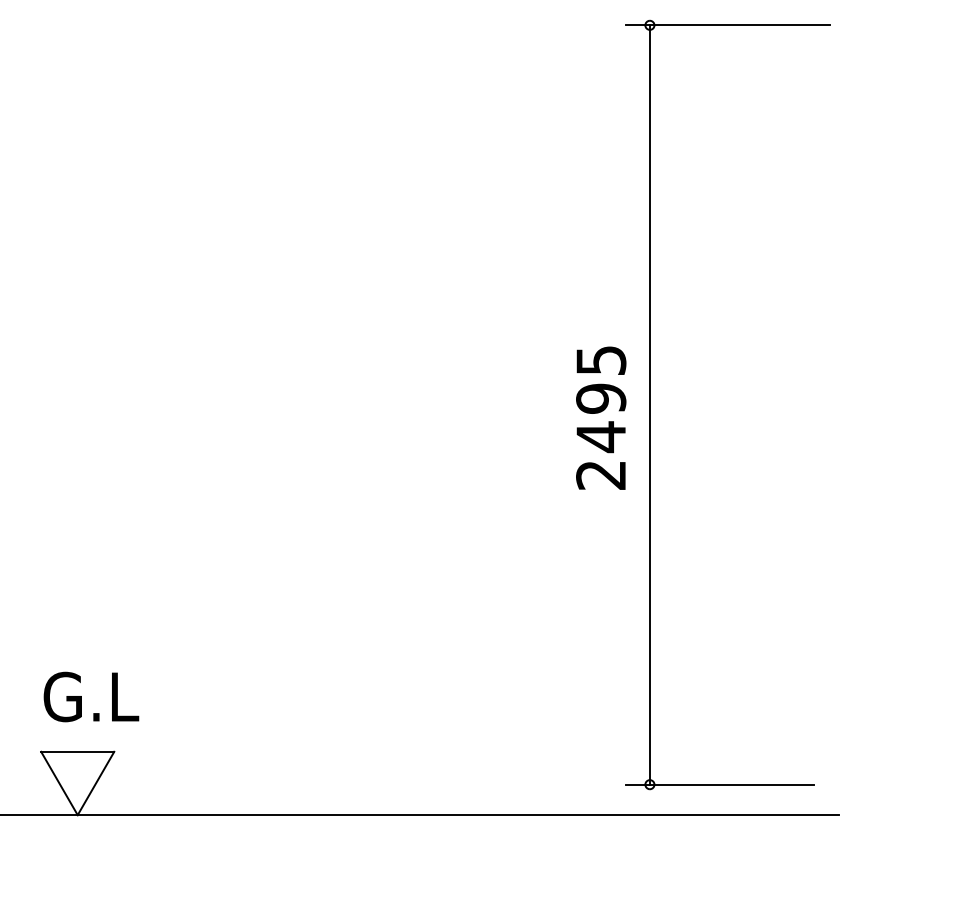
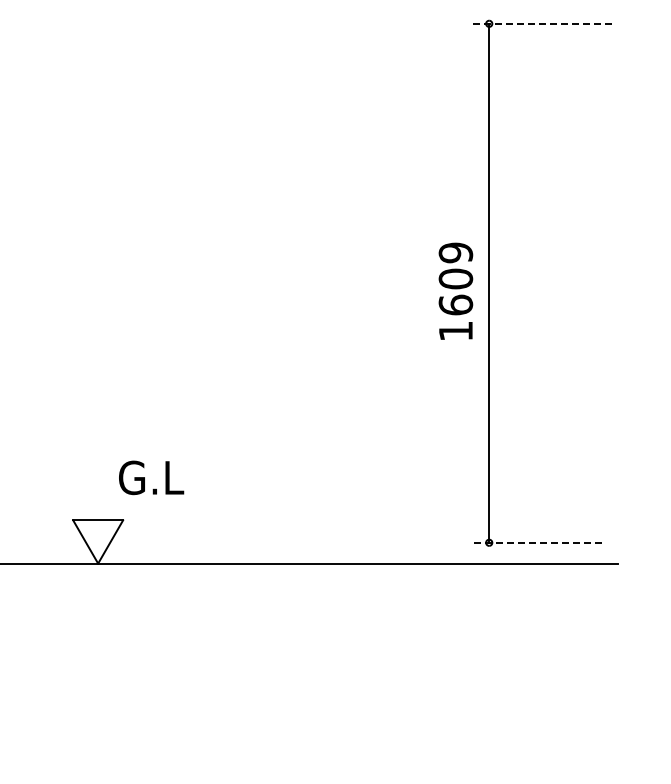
line: (727, 24) -> (542, 23), solid -> dashed
text: (600, 416) -> (455, 291), 2495 -> 1609
text: (91, 696) -> (151, 477), moved
line: (720, 784) -> (537, 542), solid -> dashed

